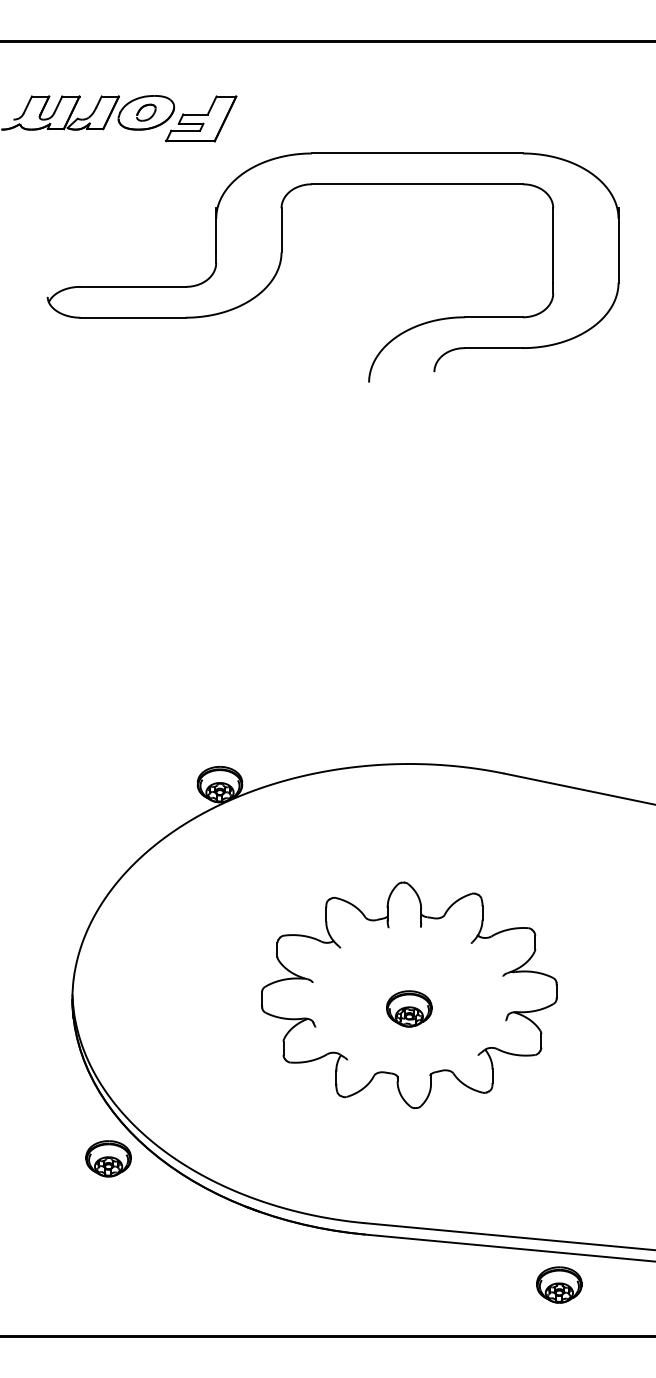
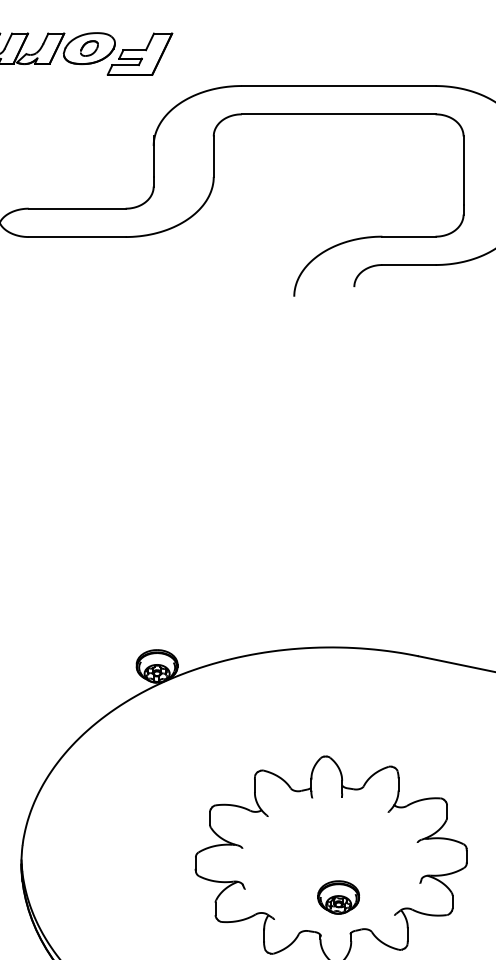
part: (409, 1008) -> (338, 897), moved

